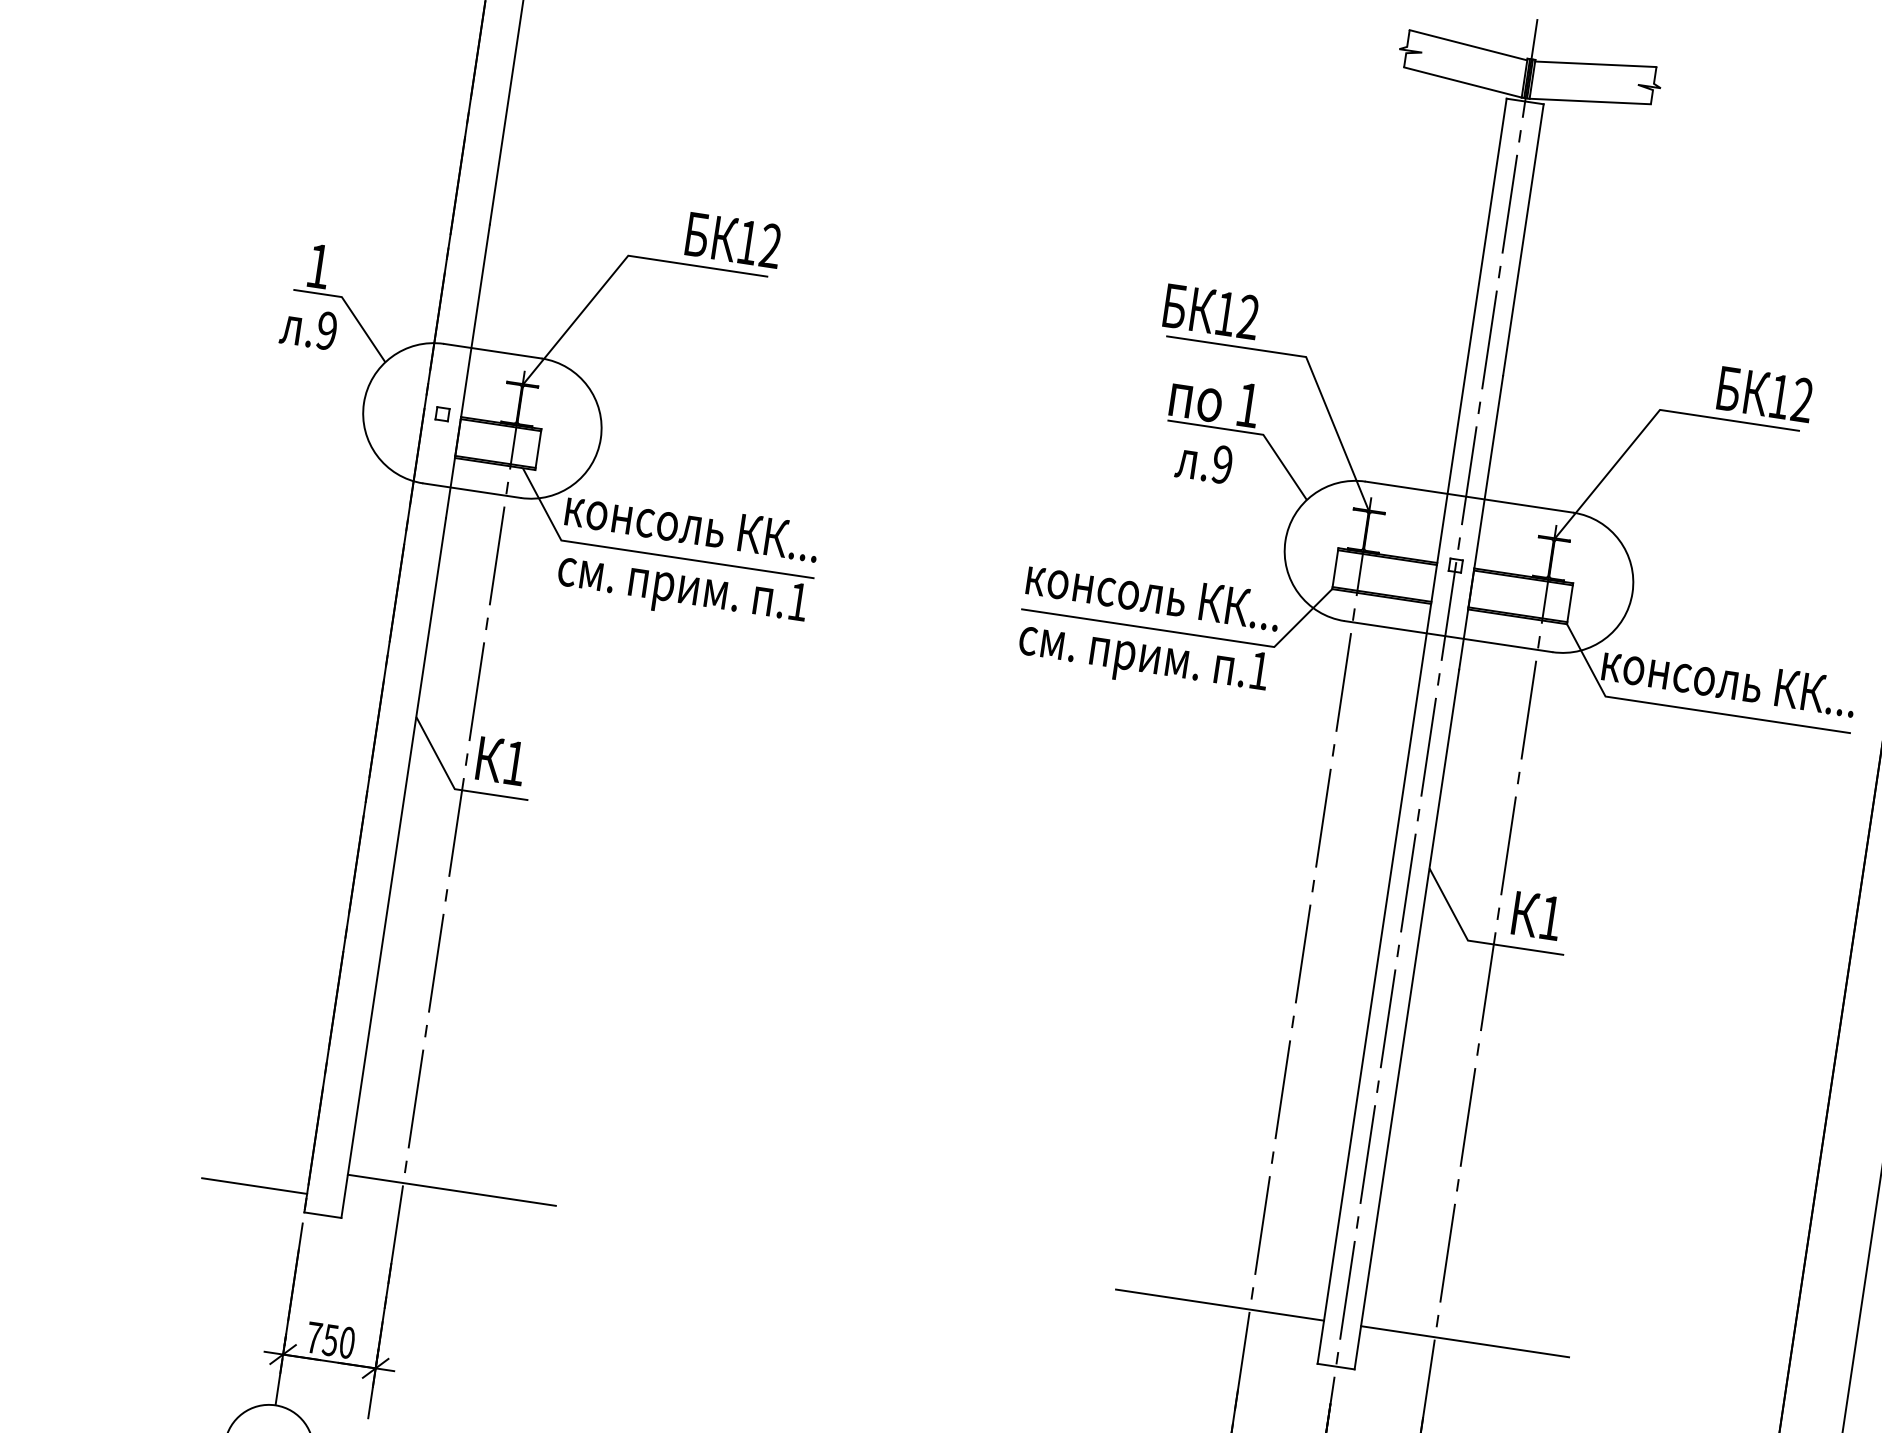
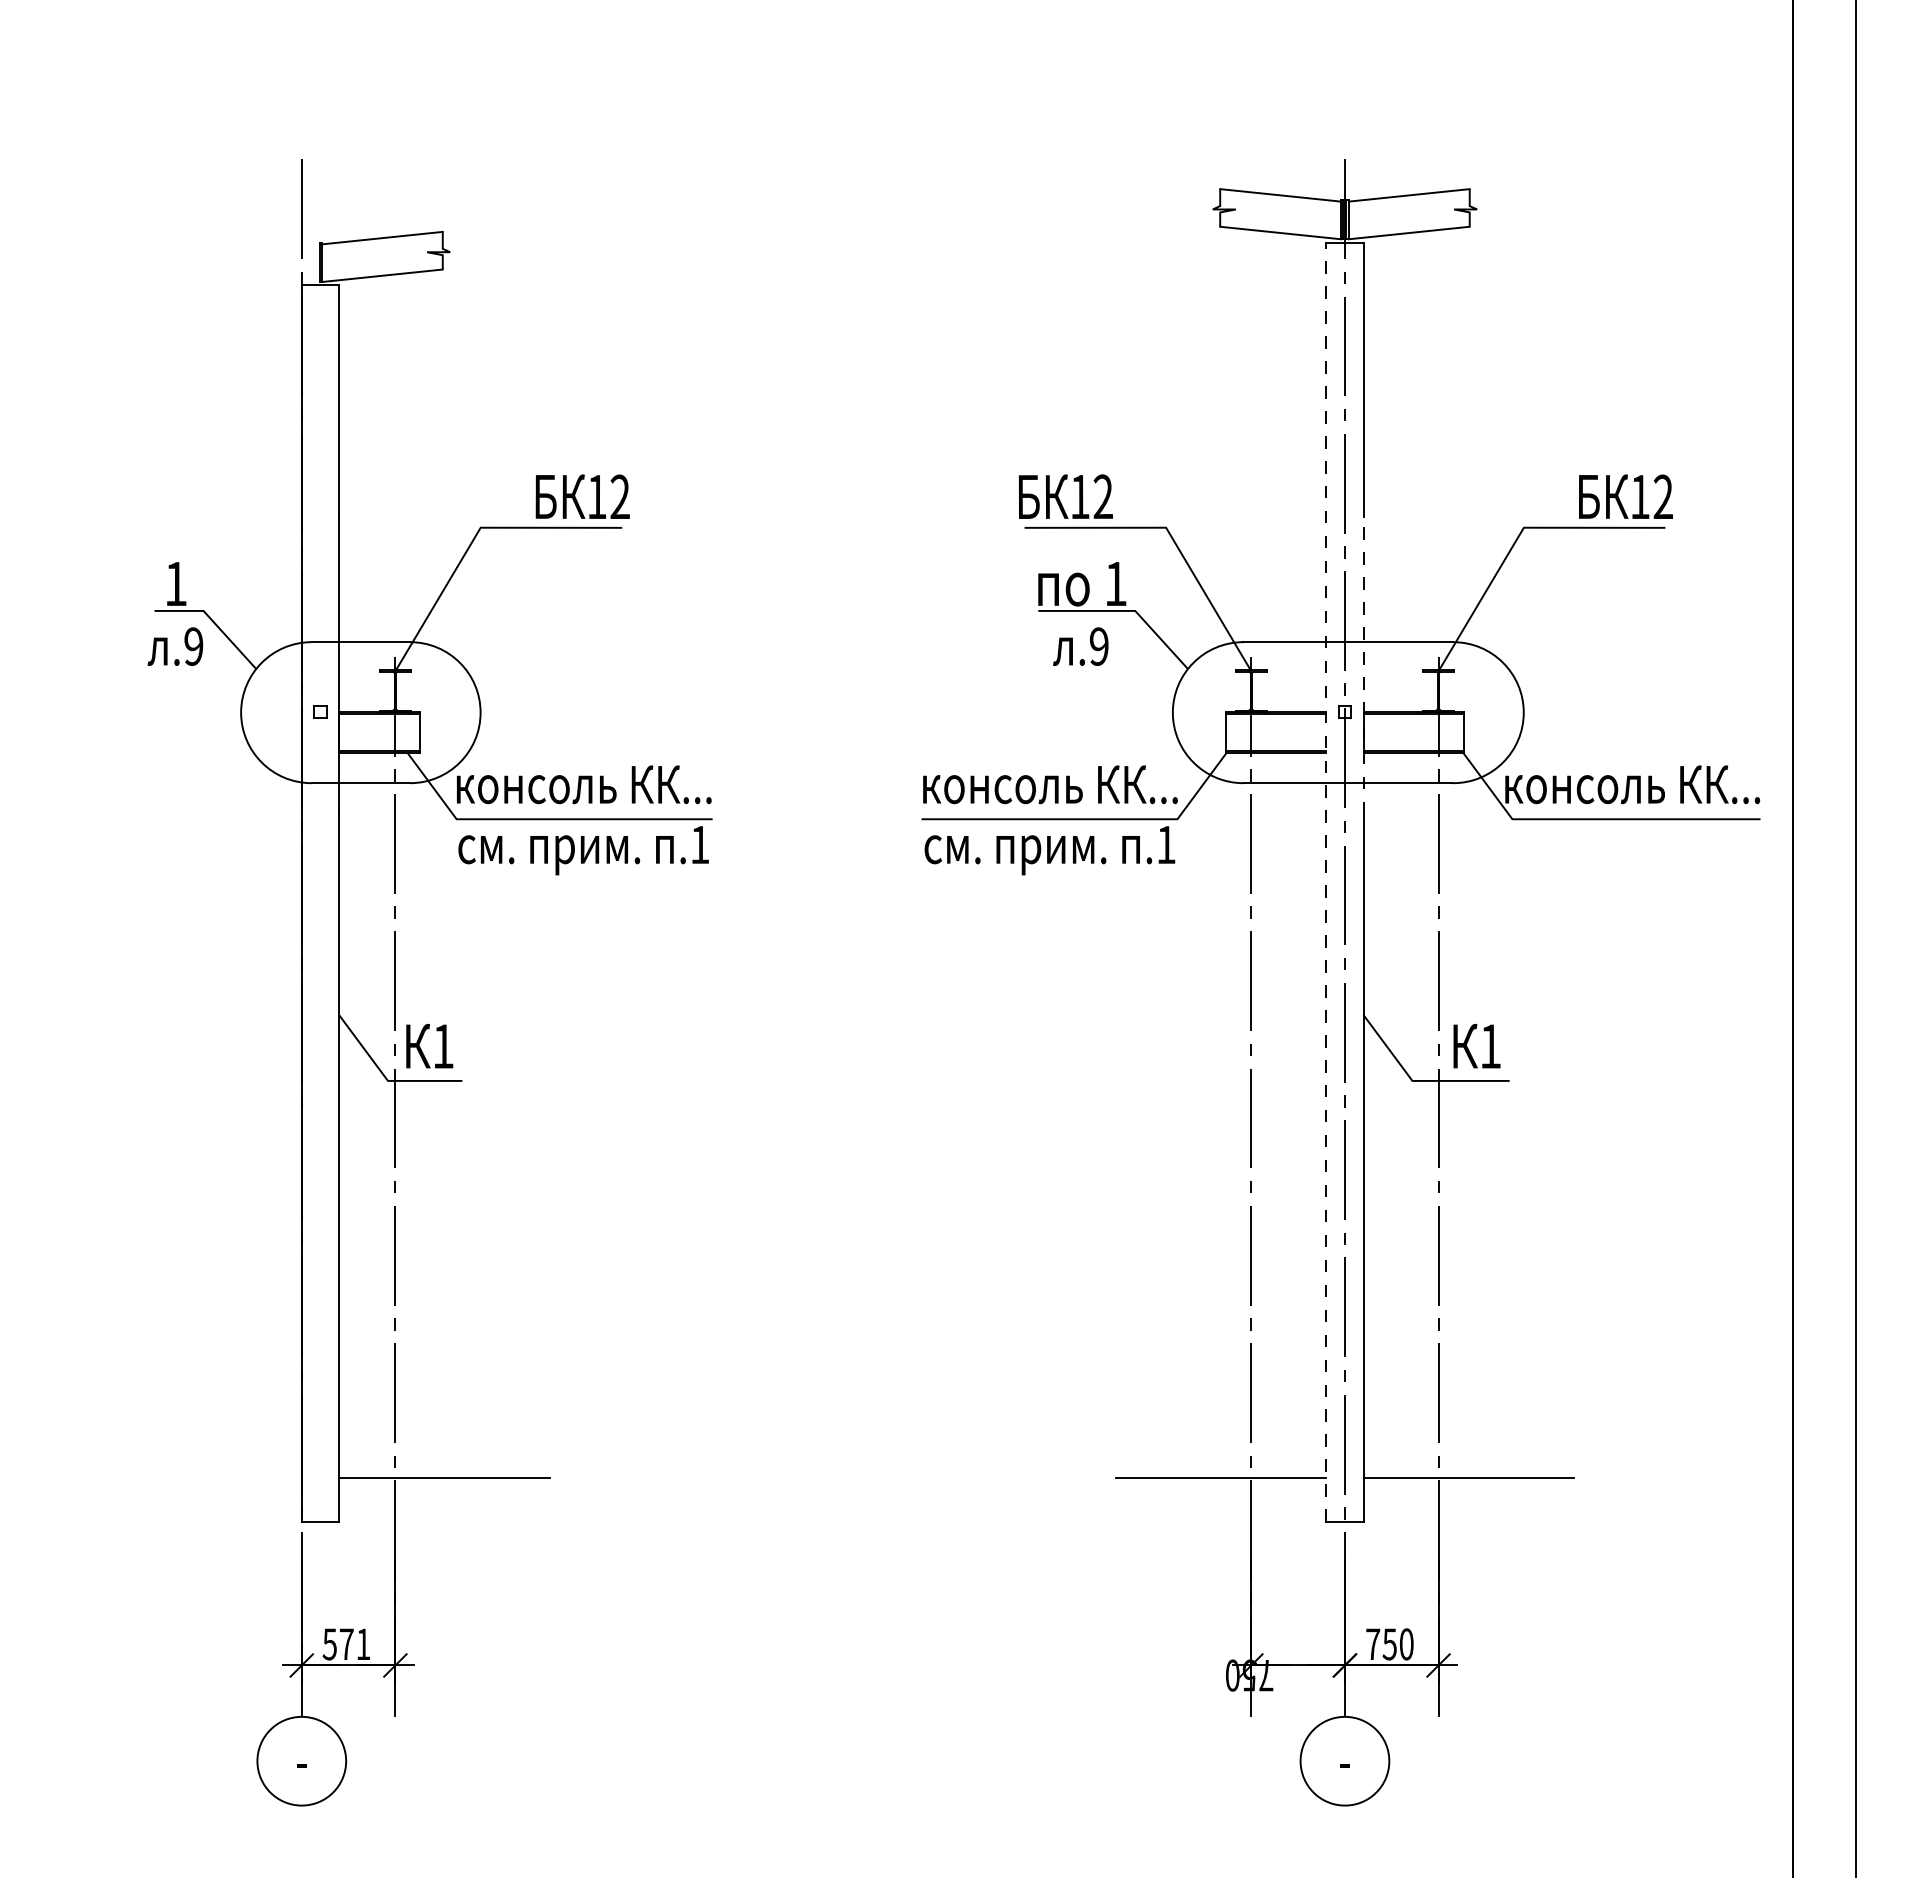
line: (1481, 522) -> (1363, 665), solid -> dashed
line: (1412, 731) -> (1326, 882), solid -> dashed
line: (254, 1186) -> (248, 1503), removed
text: (330, 1340) -> (346, 1644), 750 -> 571

